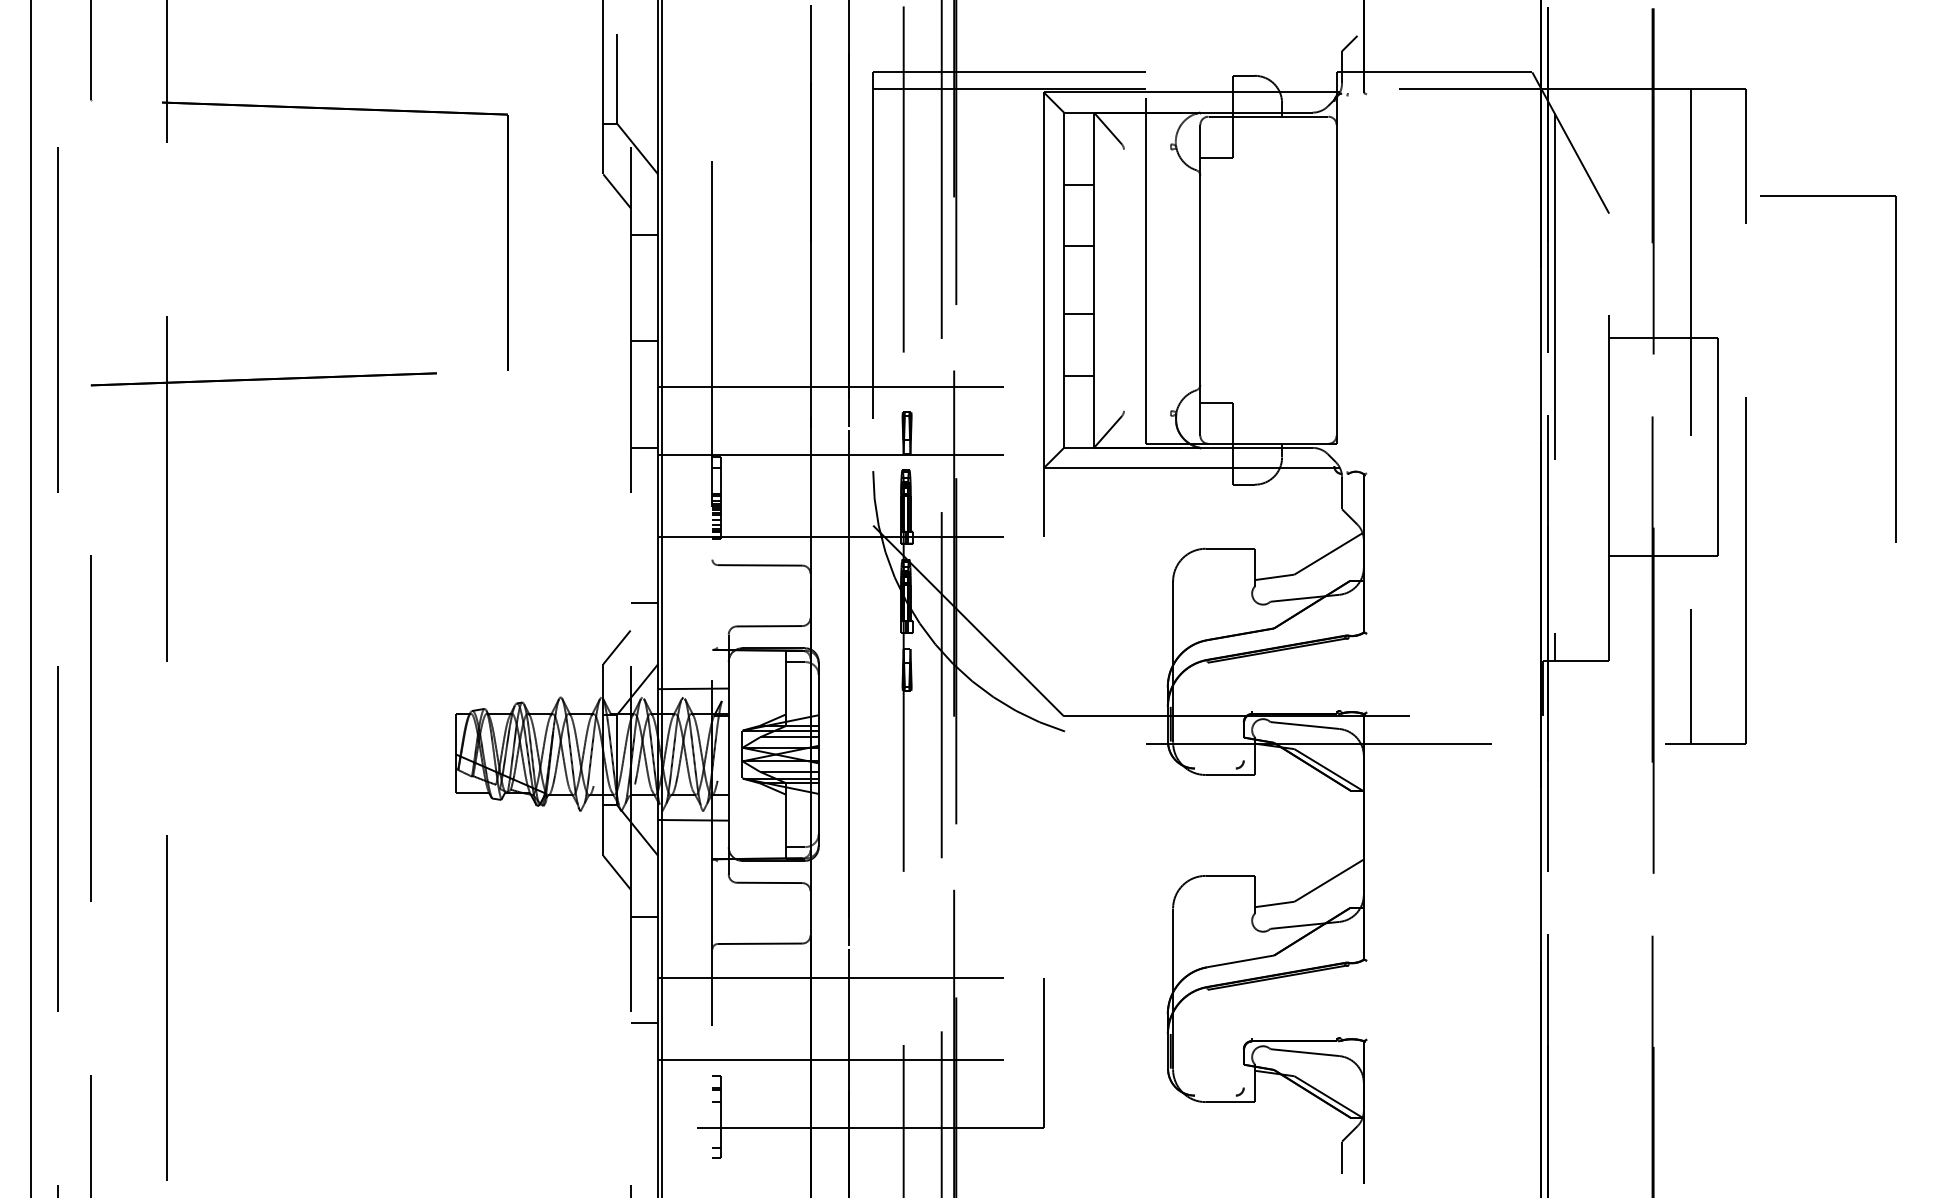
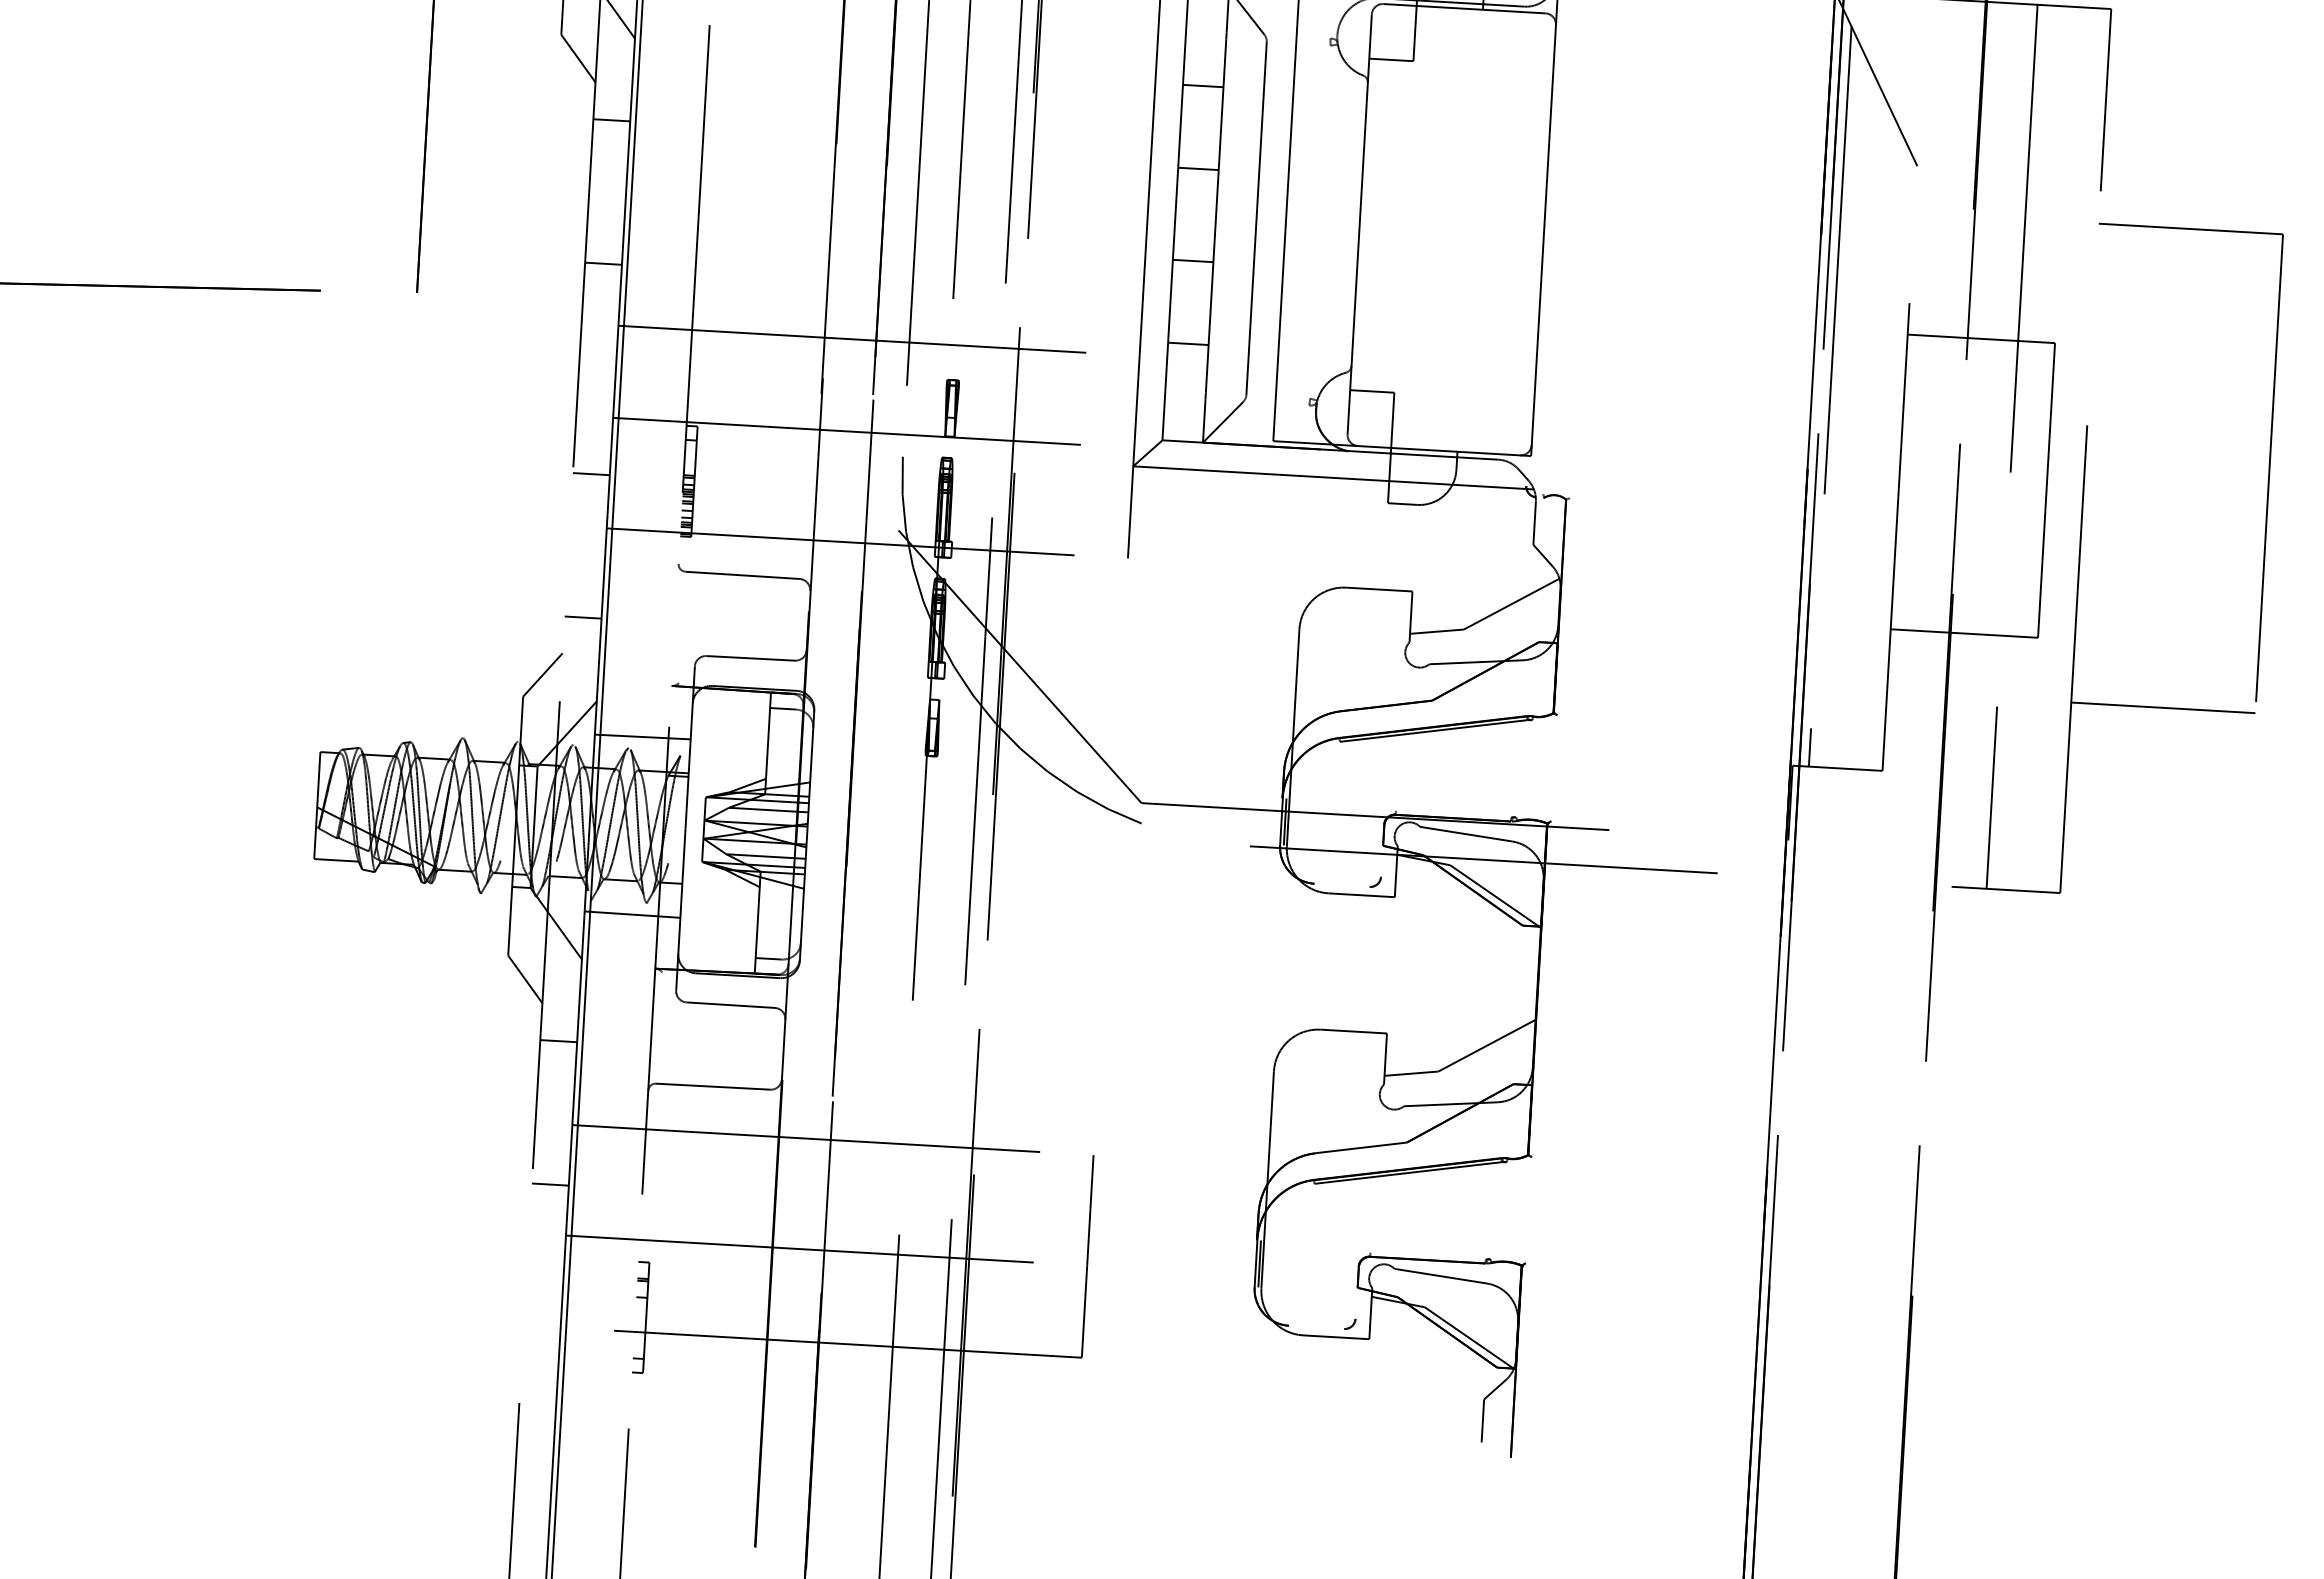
line: (1124, 279) -> (1257, 217), added
part: (1895, 368) -> (2269, 466), moved
line: (643, 448) -> (590, 474), moved
line: (1813, 602) -> (2163, 707), added

